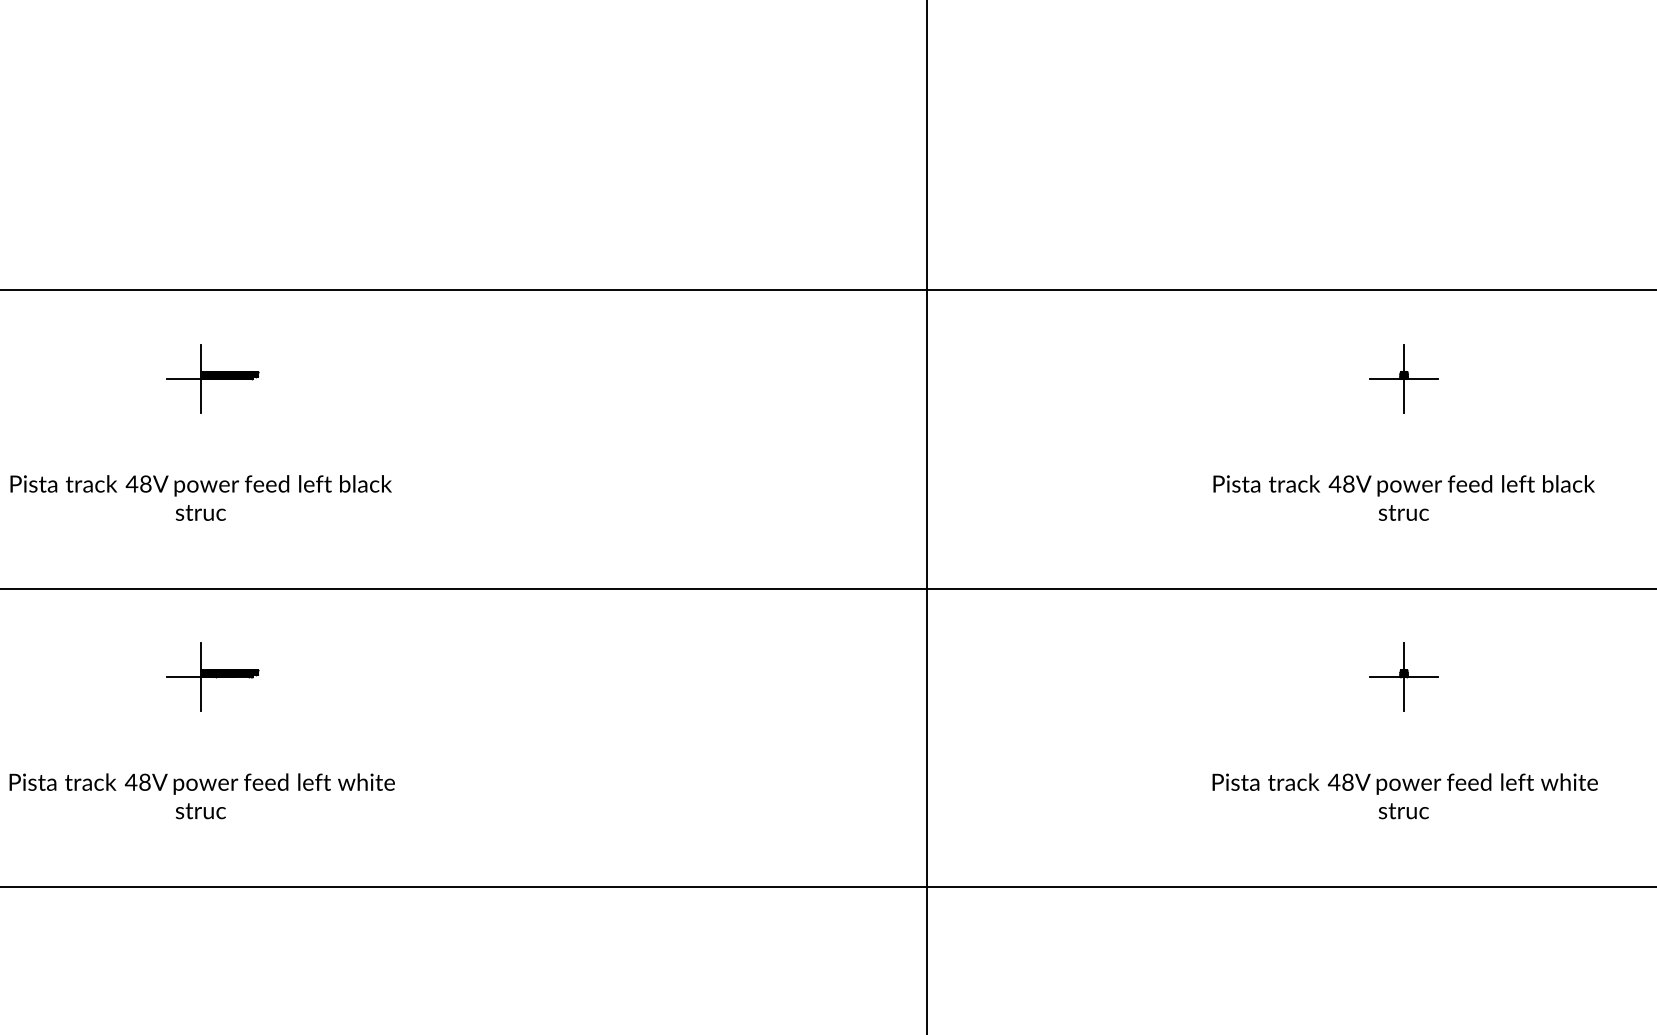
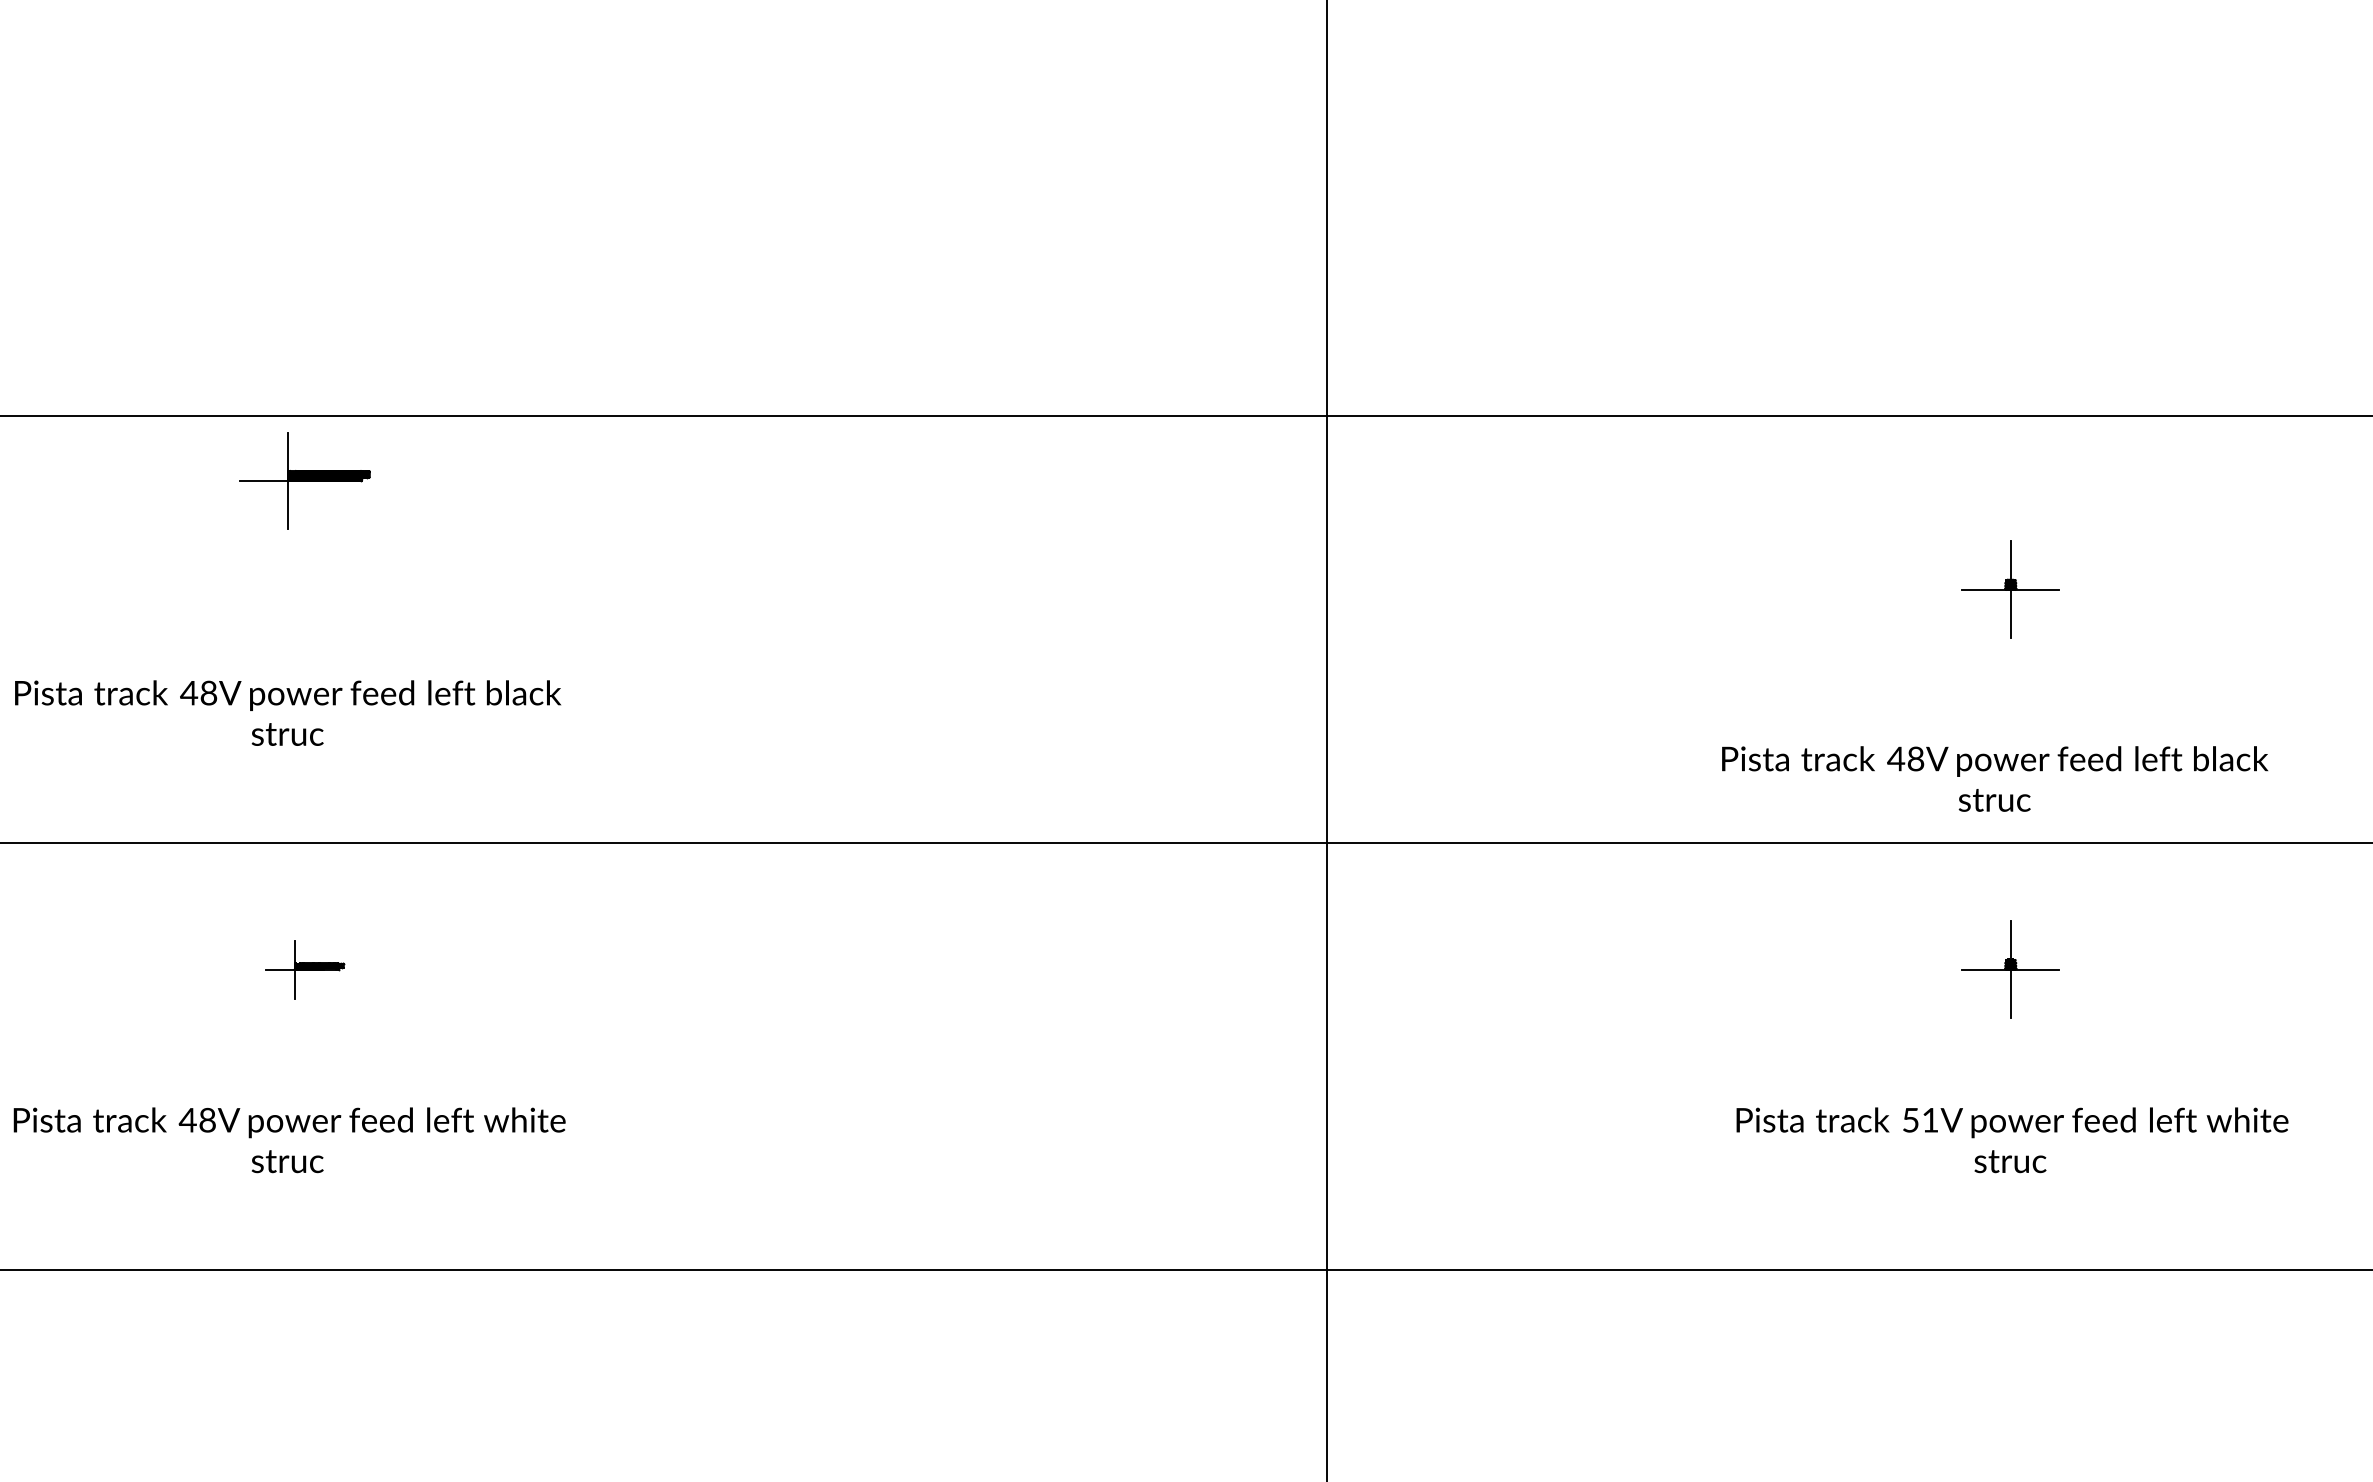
part: (212, 378) -> (304, 480), moved
part: (1403, 378) -> (2009, 589), moved
text: (1403, 497) -> (1994, 778), moved
part: (212, 676) -> (304, 968), size x0.6
text: (1340, 781) -> (1919, 1119), 48V -> 51V

